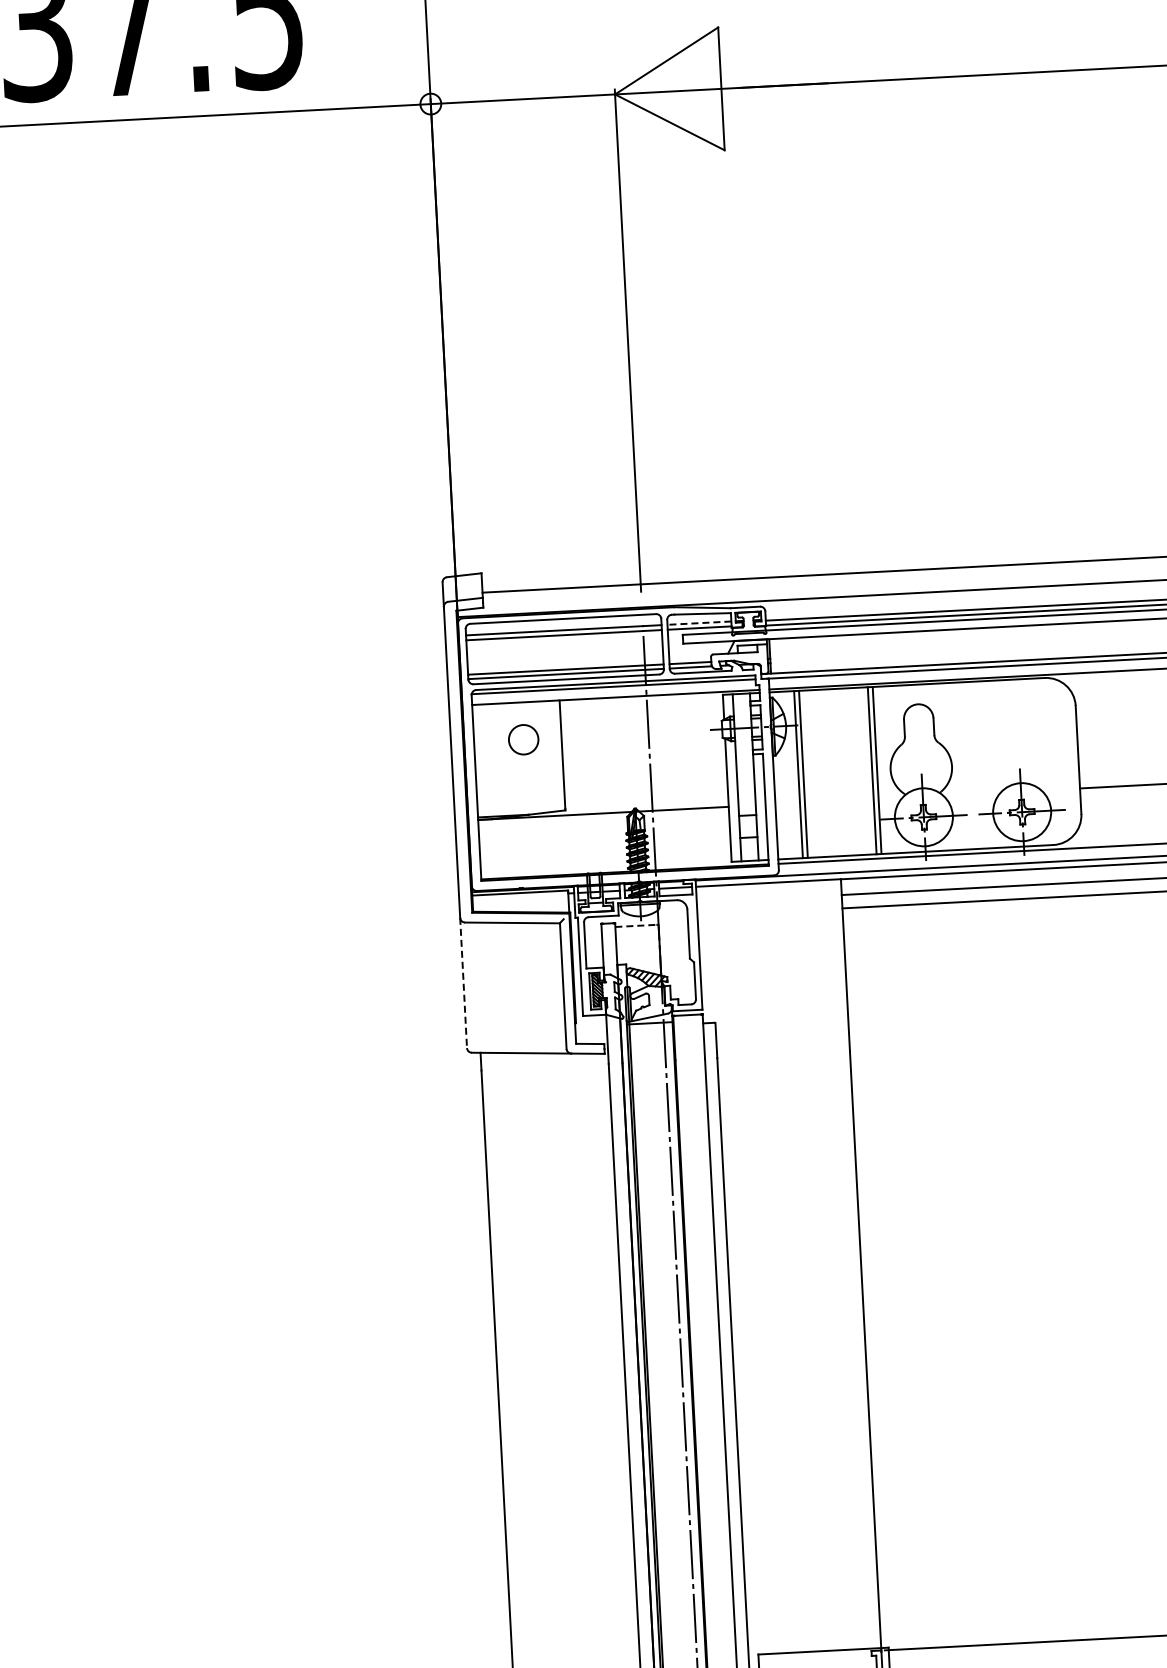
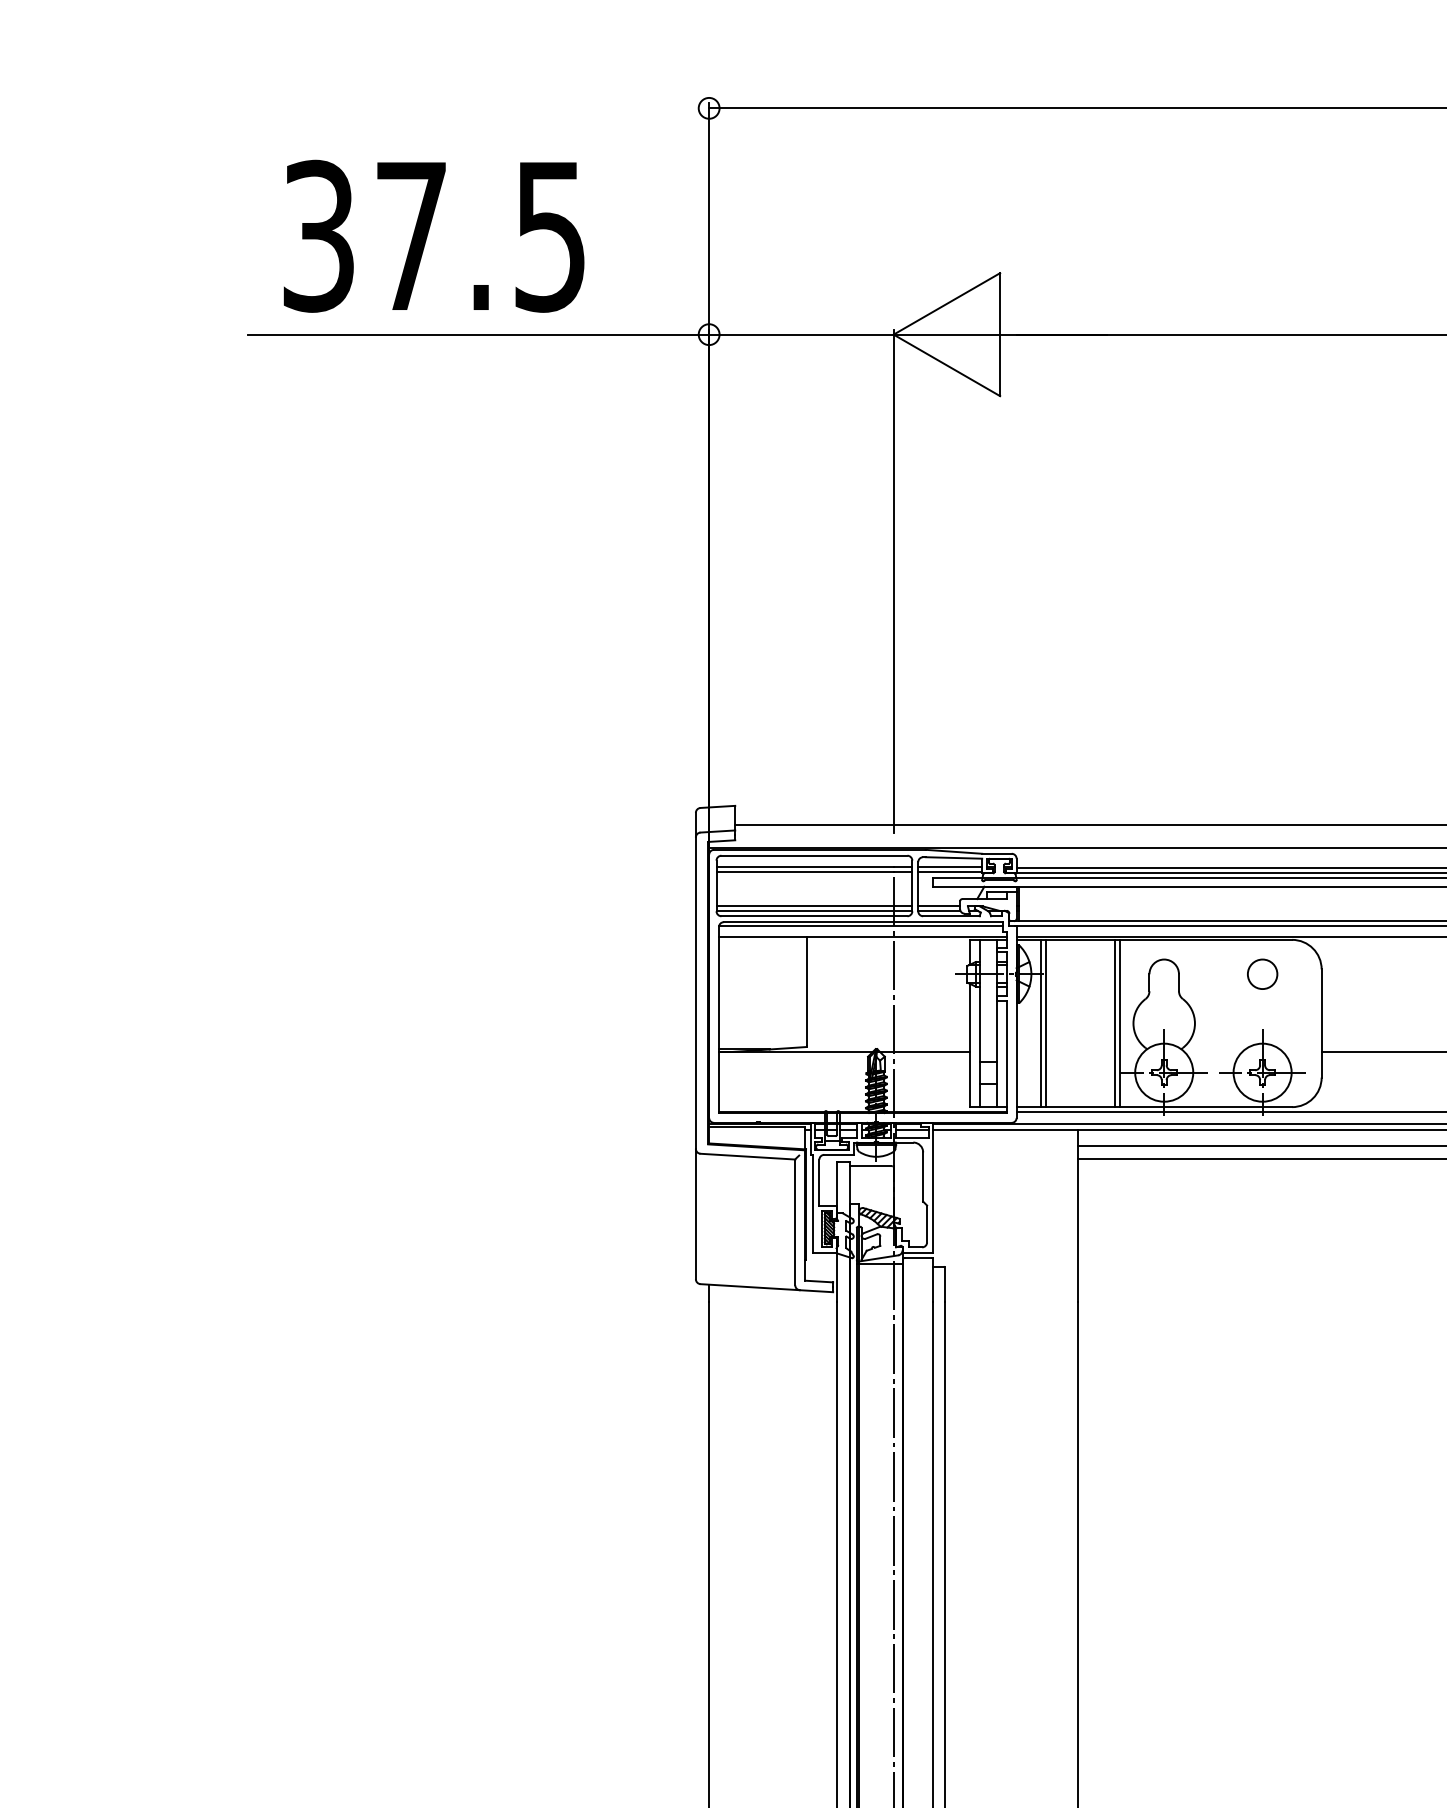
line: (699, 623) -> (950, 867), dashed -> solid
circle: (523, 738) -> (1262, 973), moved
line: (635, 926) -> (870, 1166), dashed -> solid
line: (463, 983) -> (695, 1214), dashed -> solid

